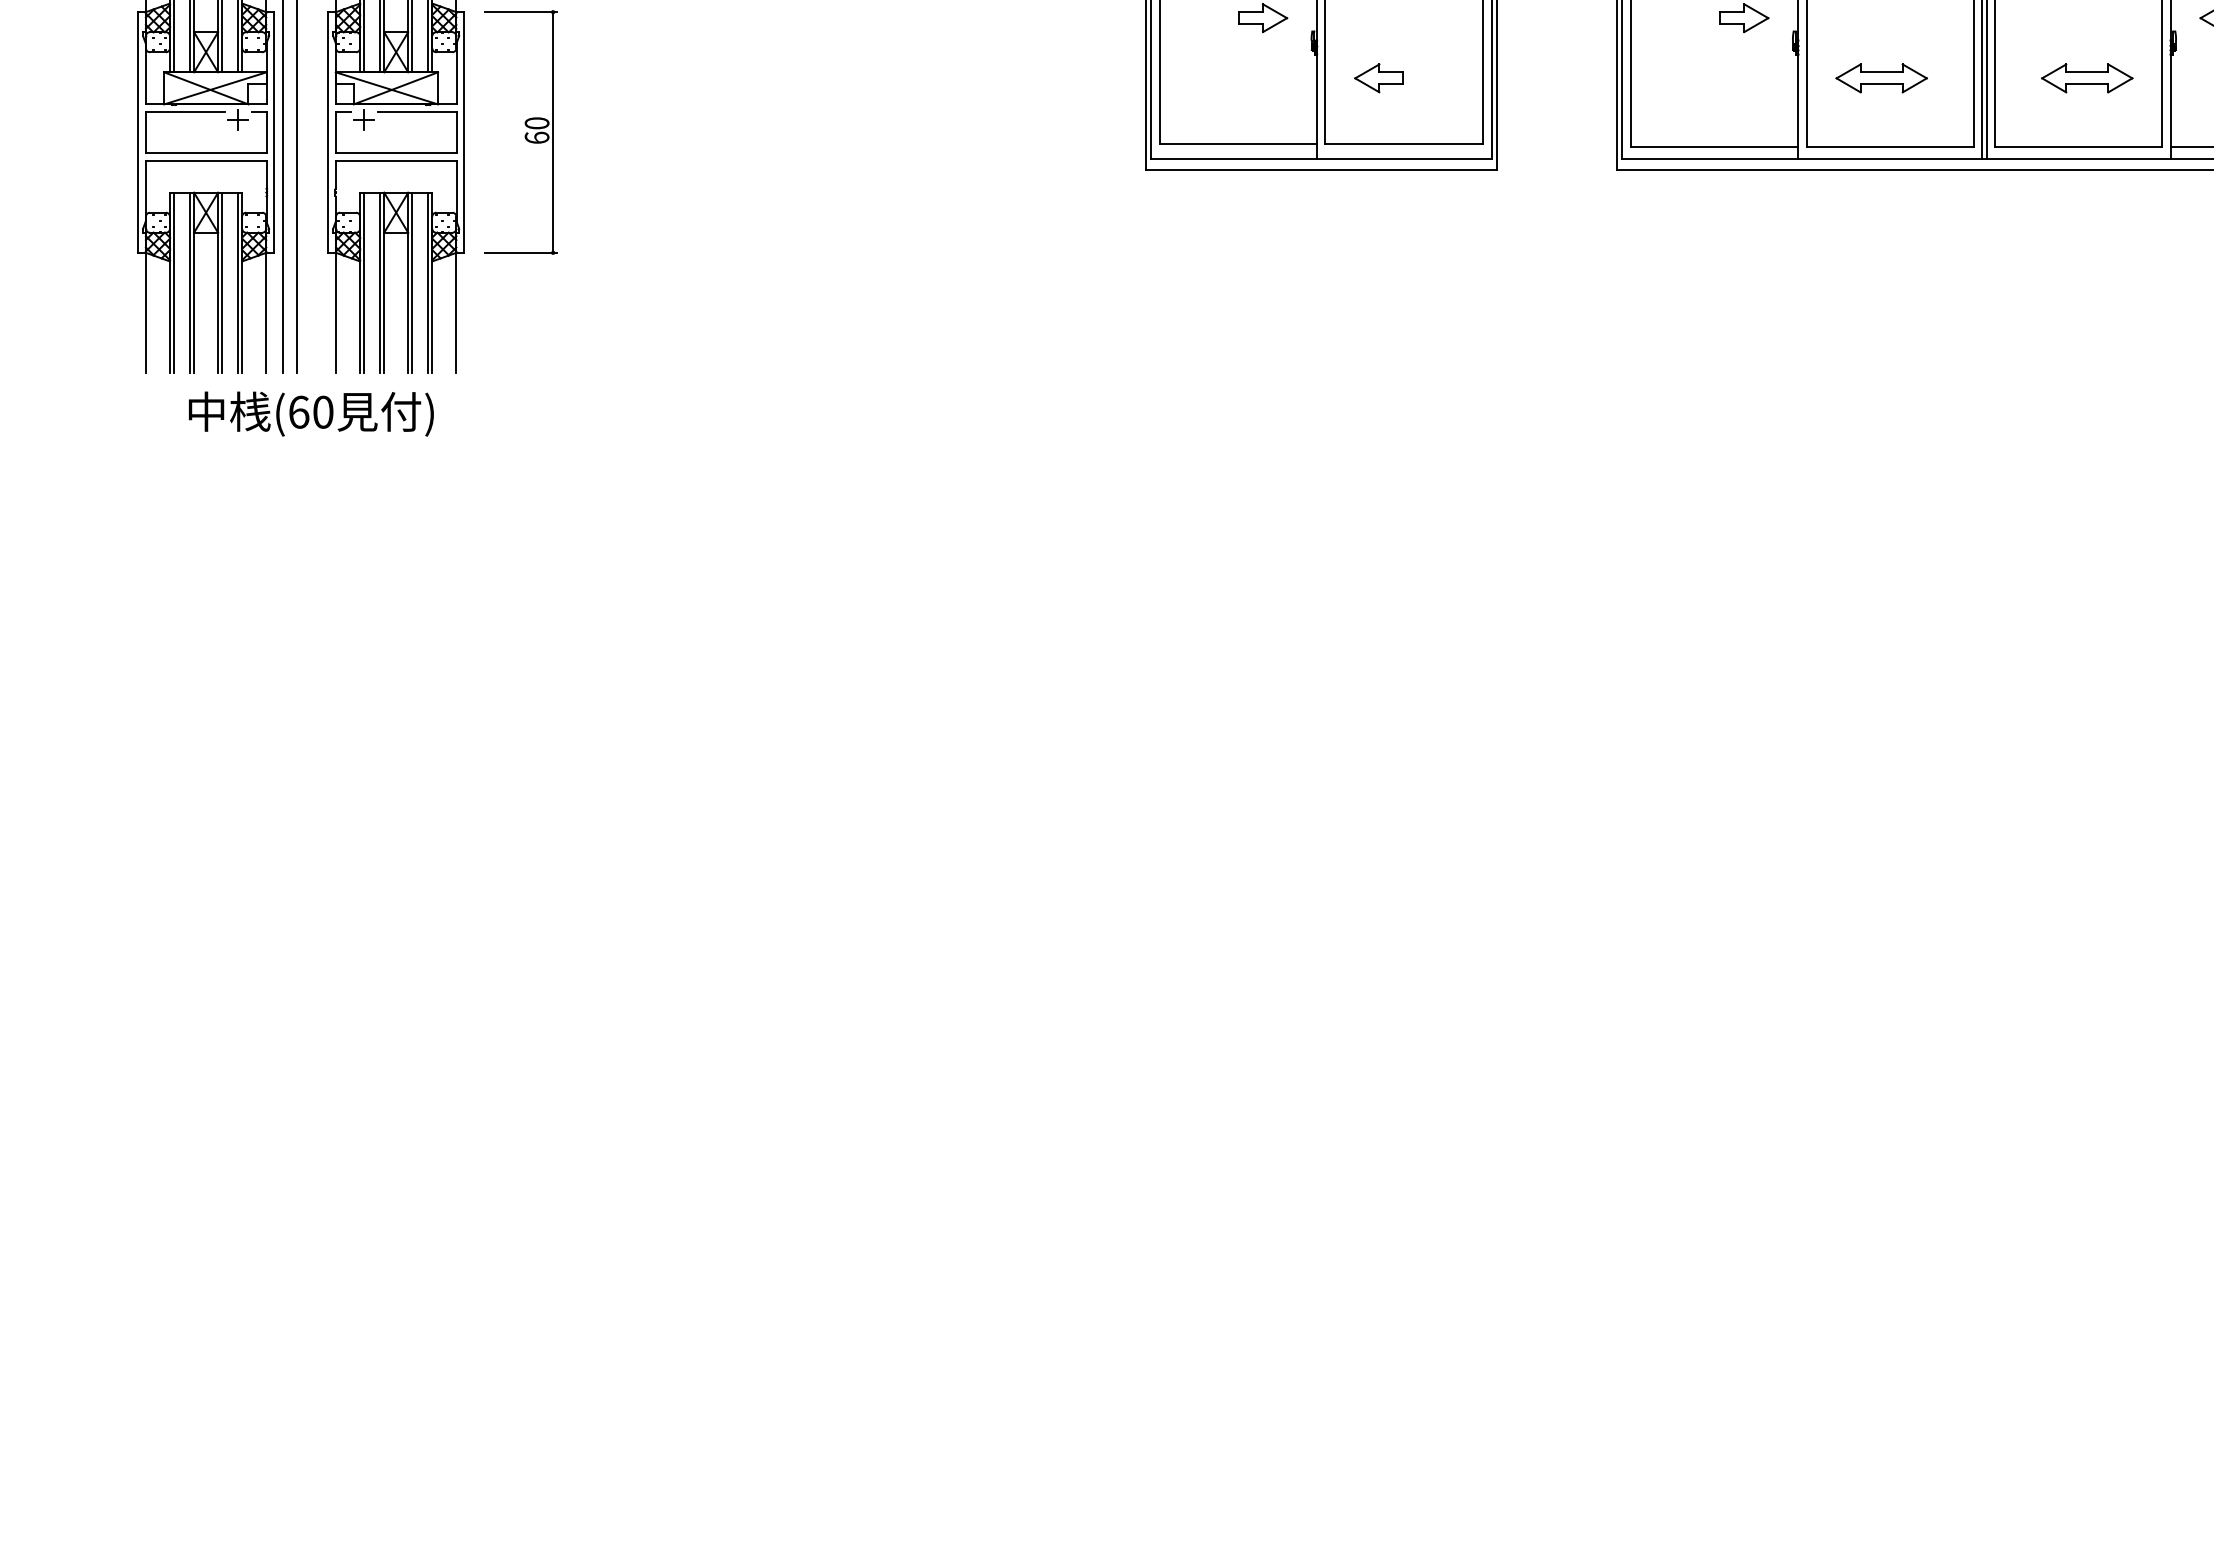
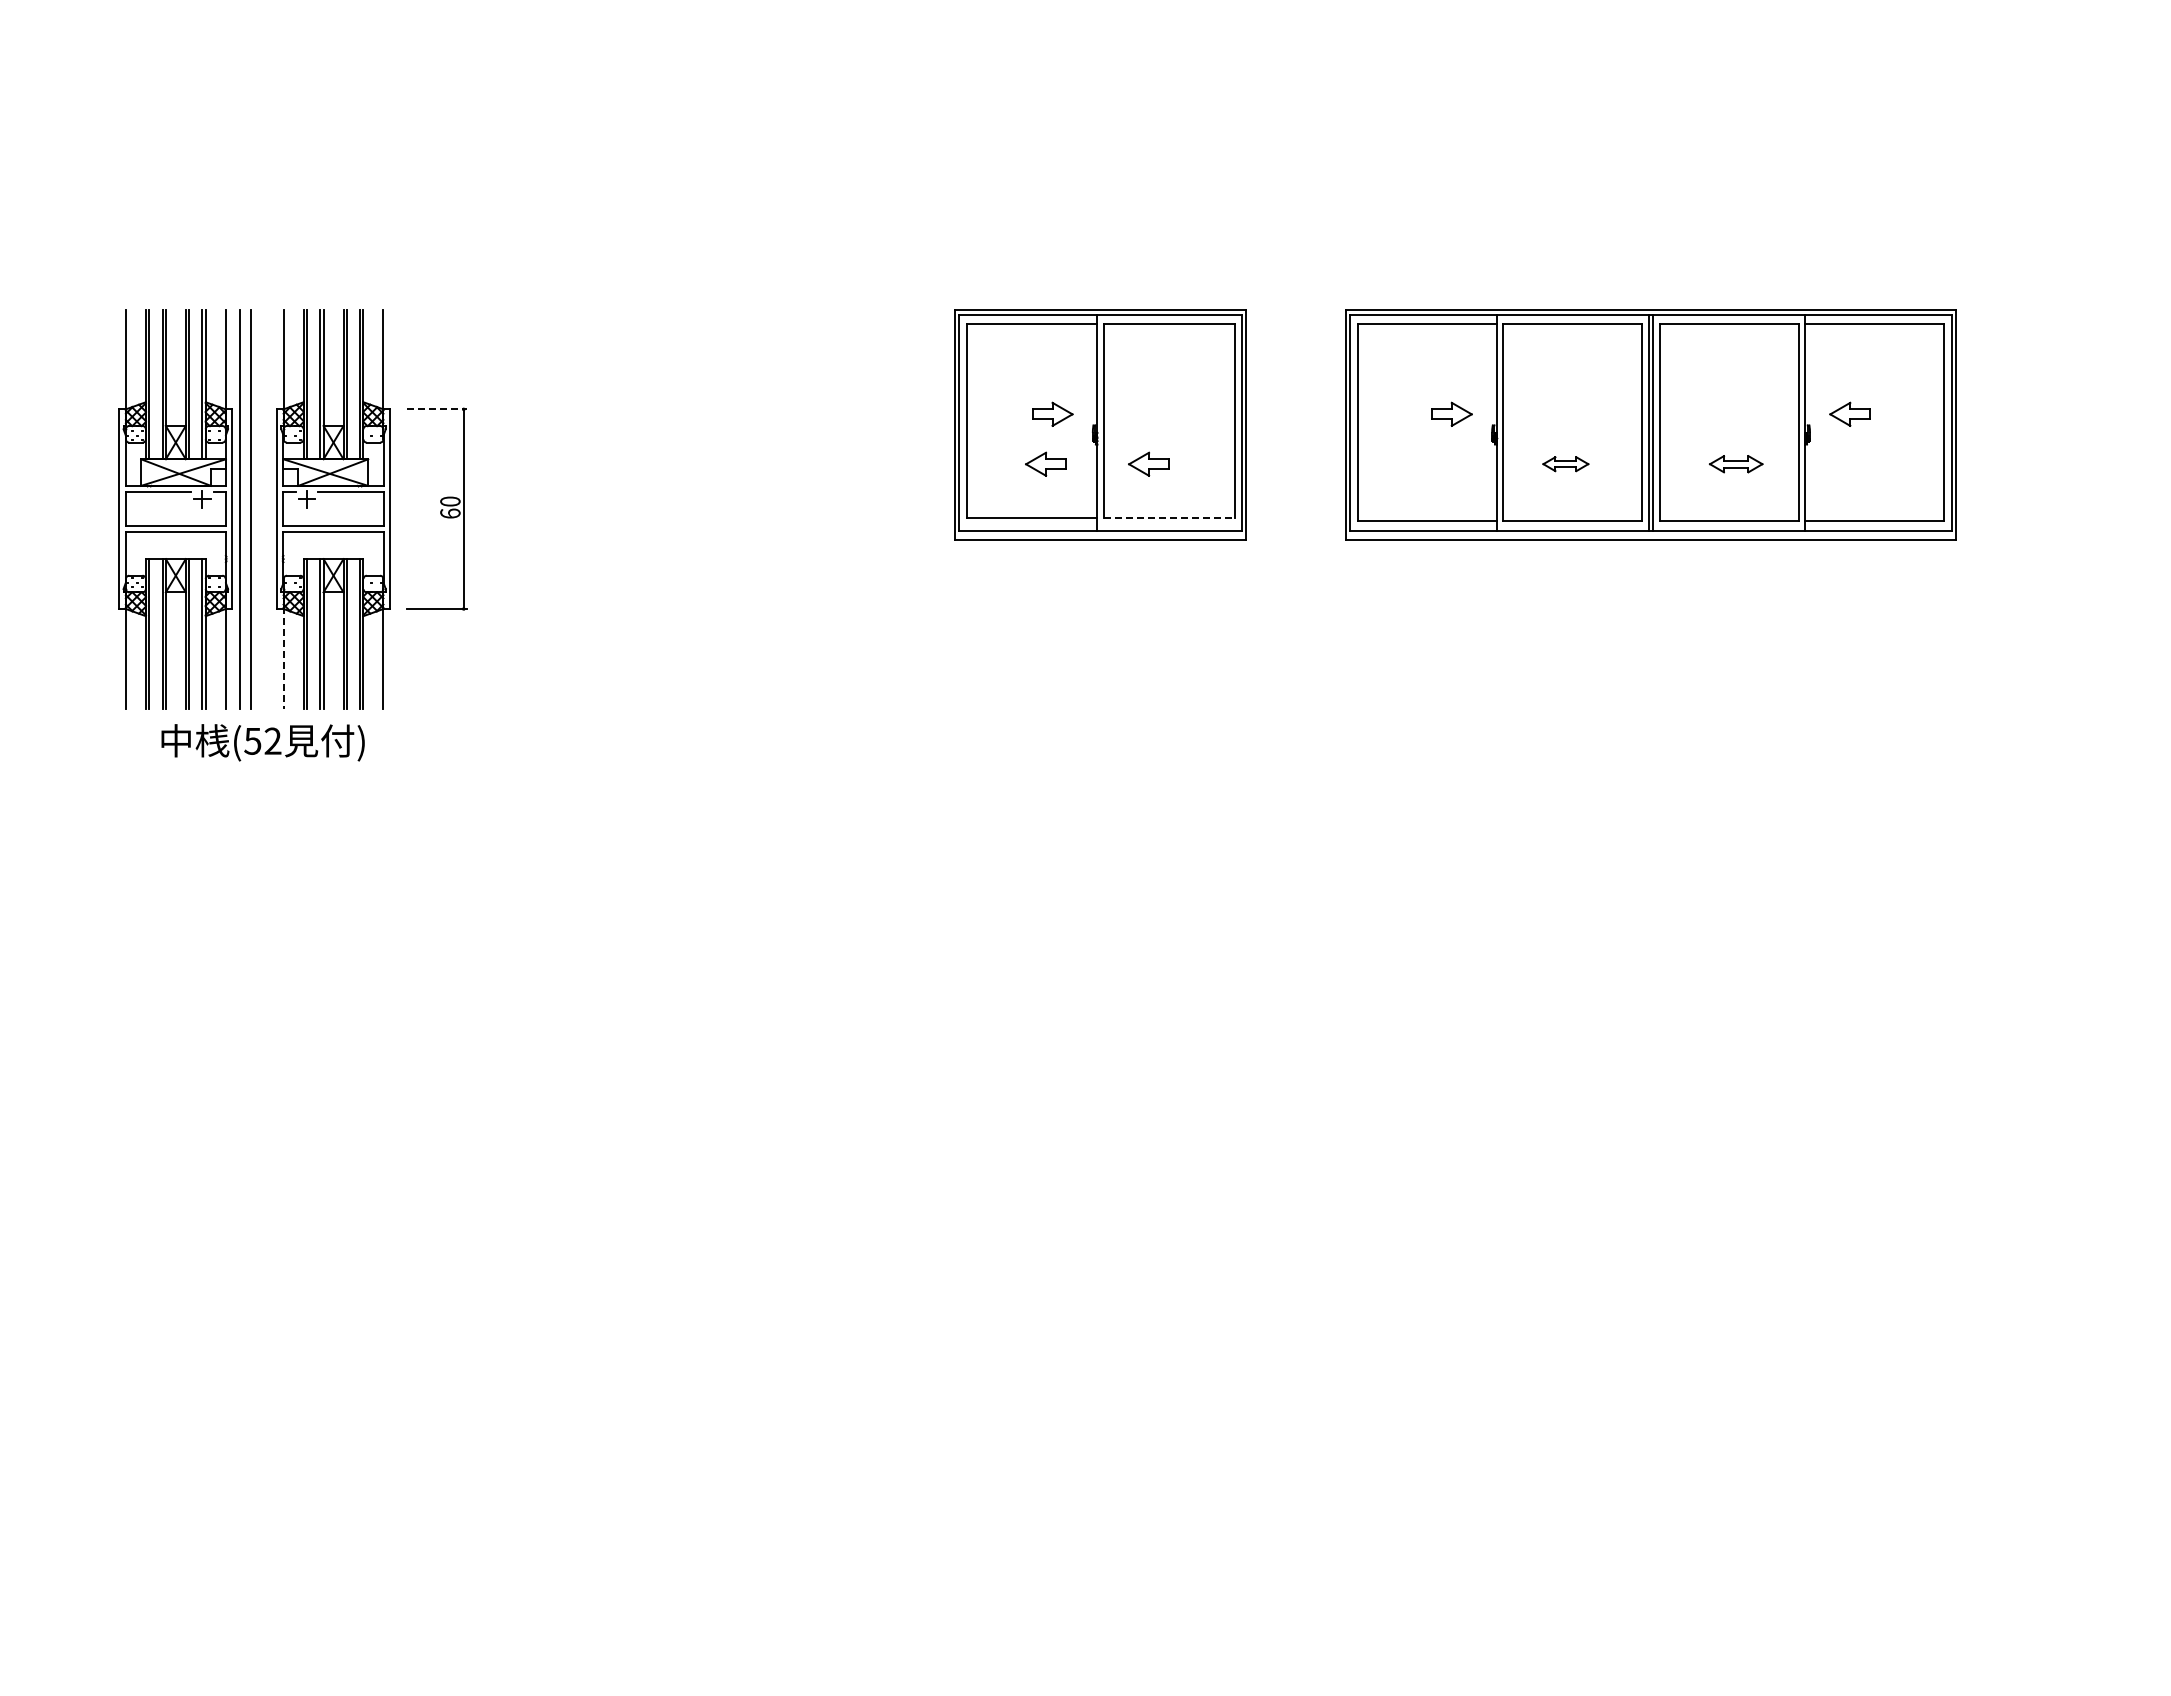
line: (521, 12) -> (437, 409), solid -> dashed
part: (1254, 77) -> (1045, 463), added
part: (1881, 77) -> (1565, 463), size x0.6
part: (2086, 77) -> (1735, 463), size x0.7
line: (1403, 143) -> (1169, 518), solid -> dashed
line: (335, 312) -> (283, 658), solid -> dashed
text: (310, 411) -> (262, 740), (60 -> (52

